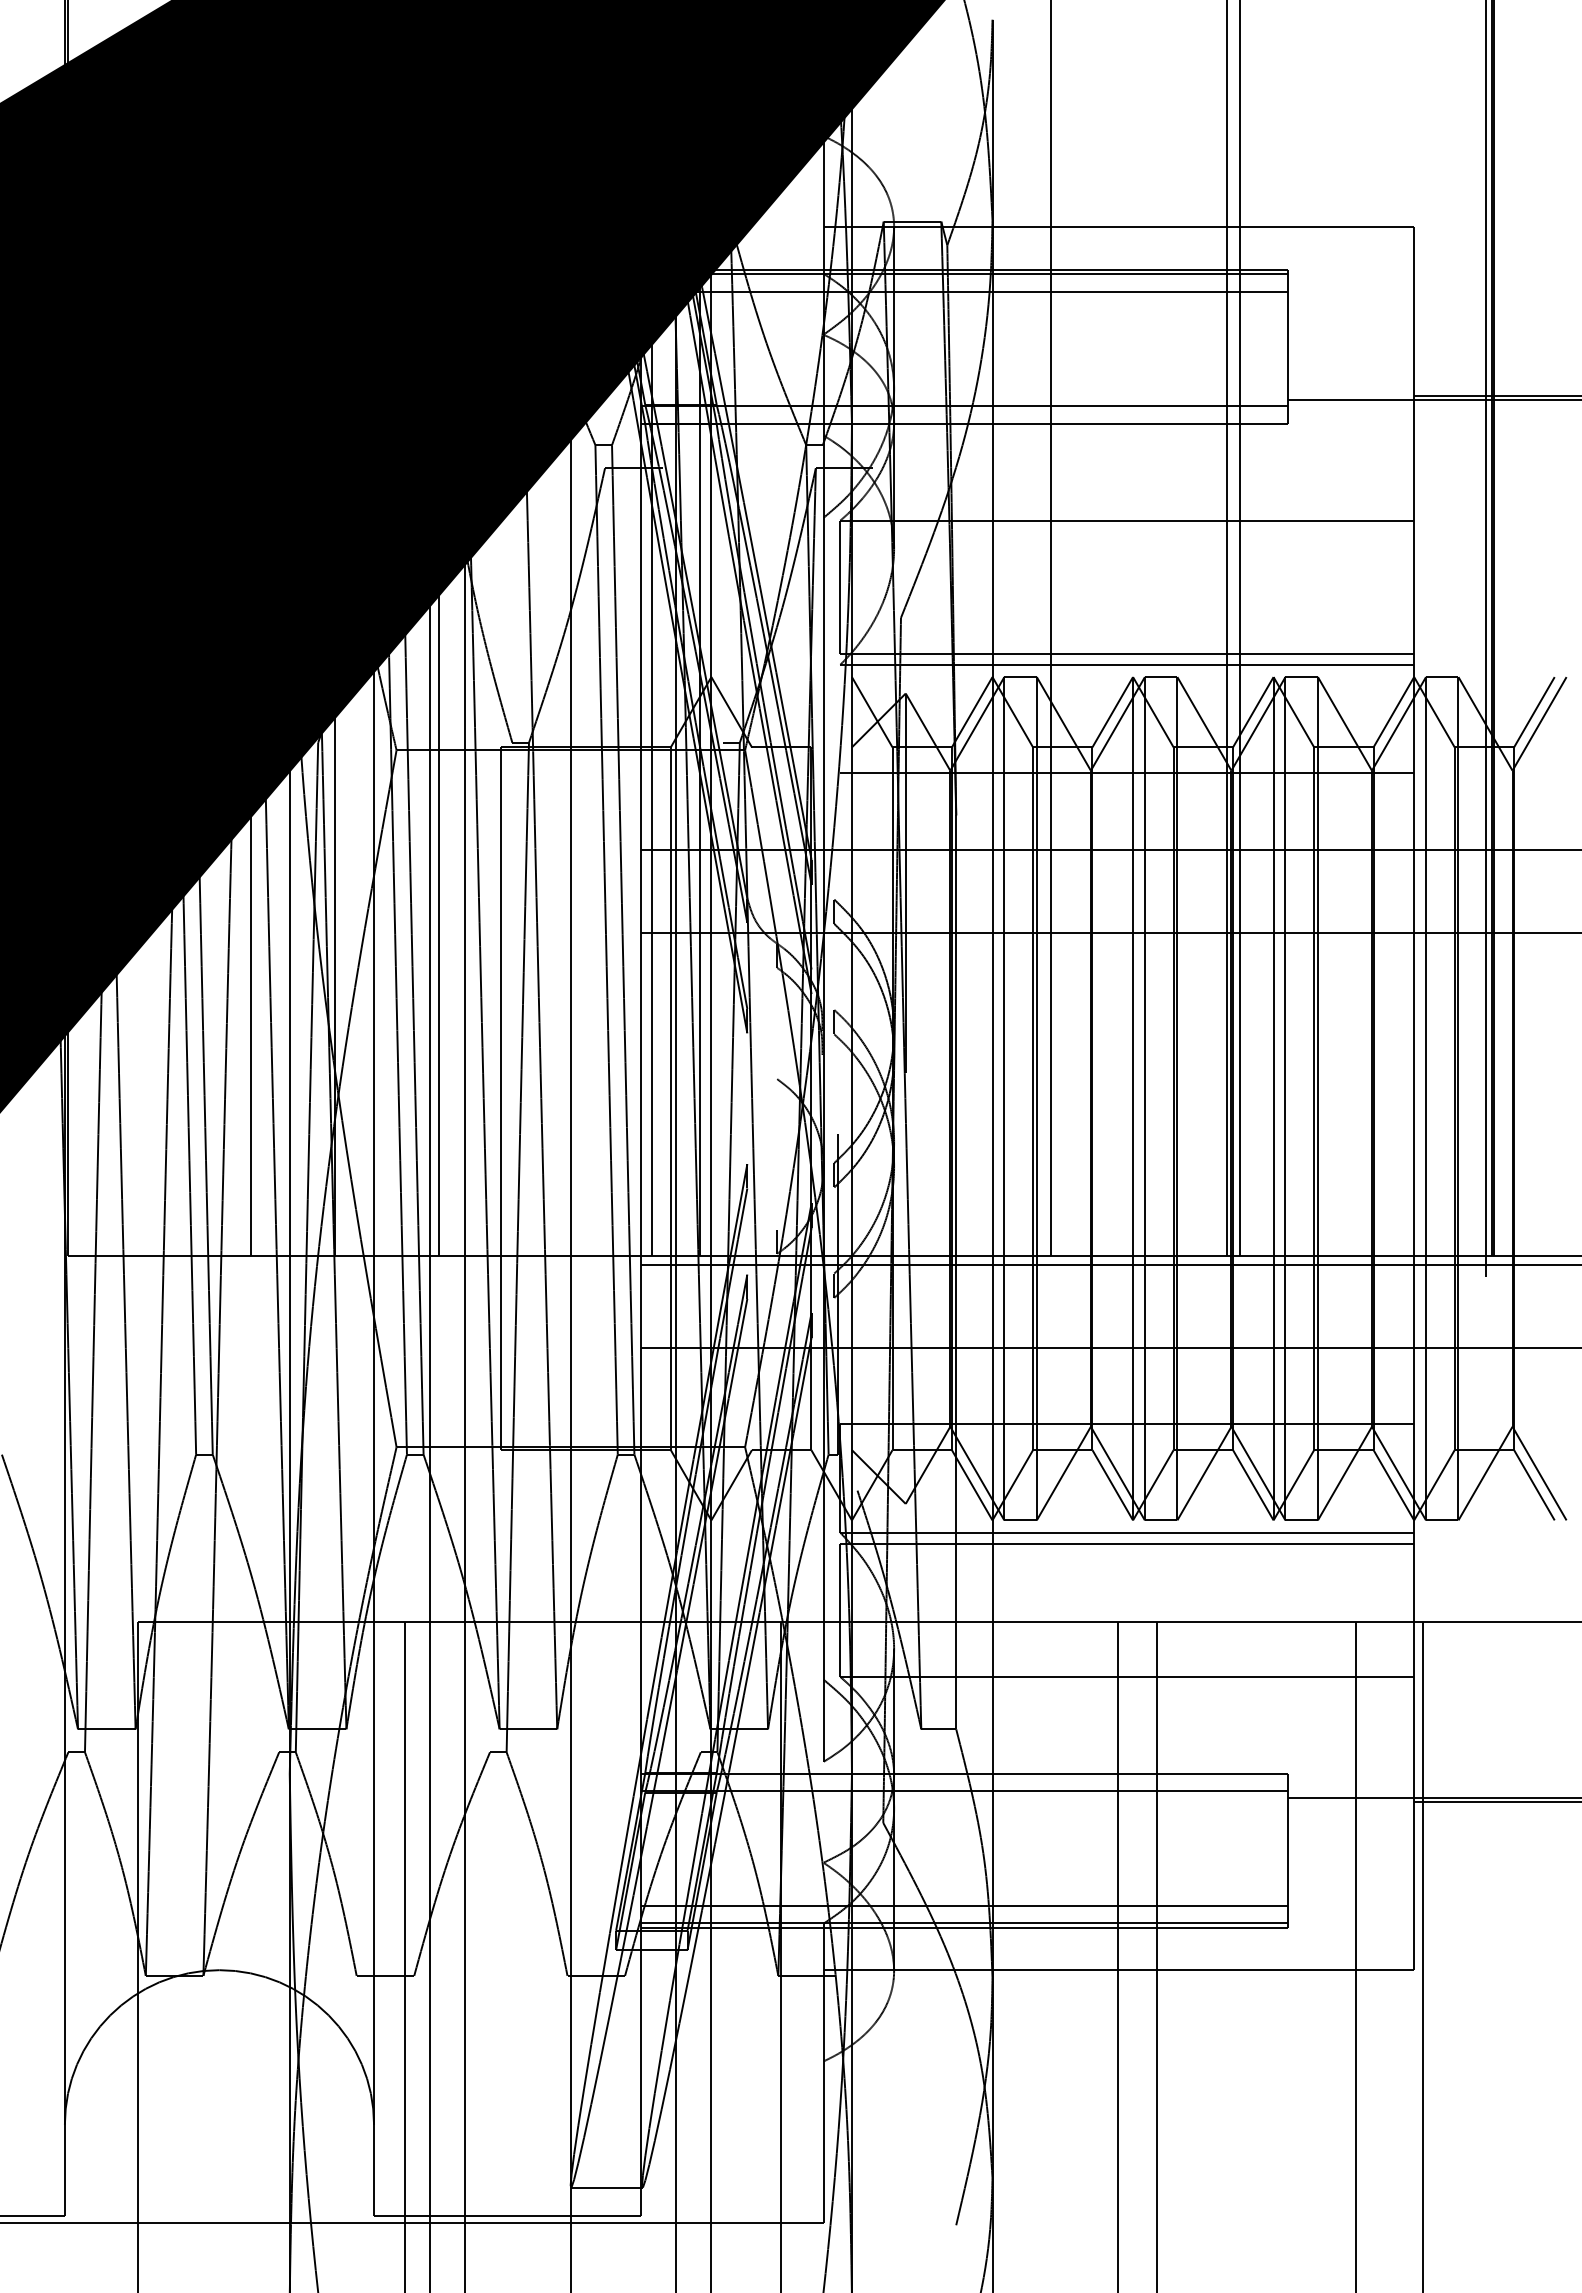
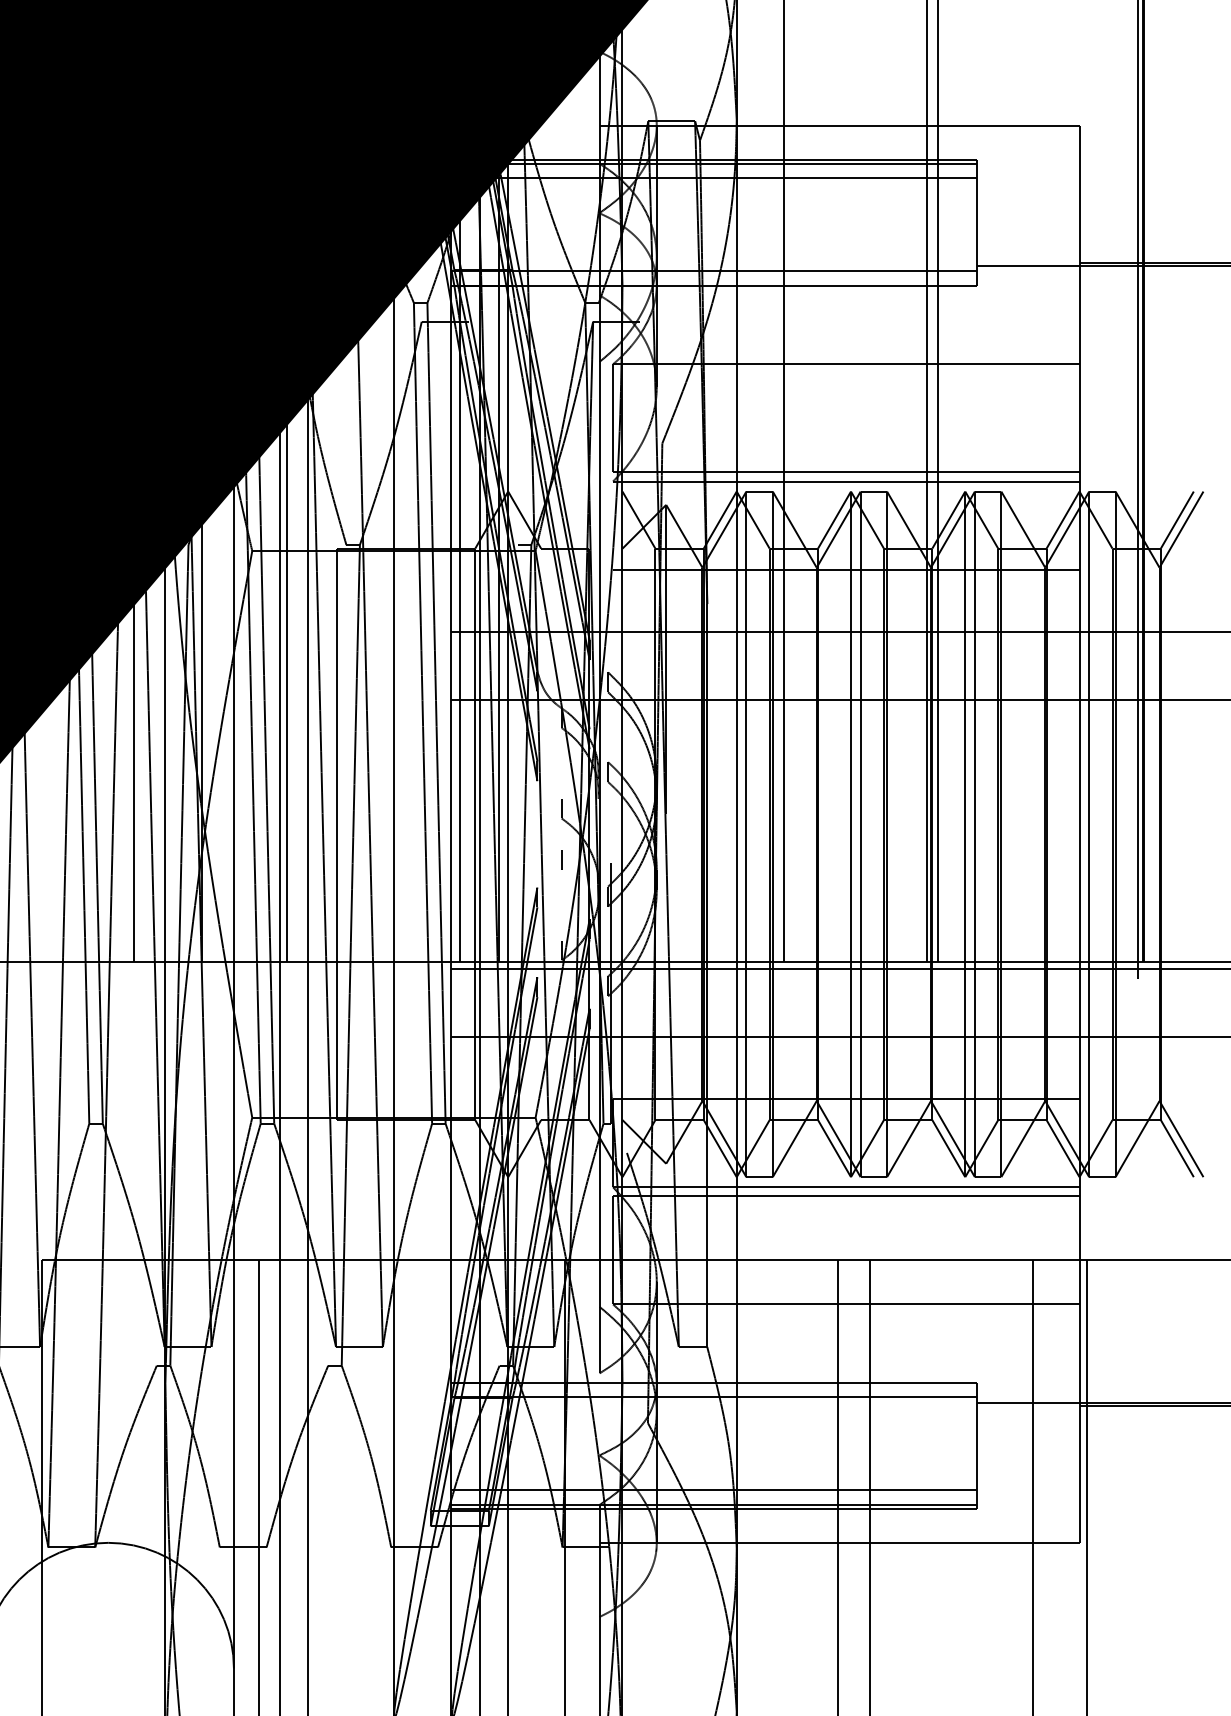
line: (777, 1066) -> (561, 808), added
line: (777, 1130) -> (561, 860), added

